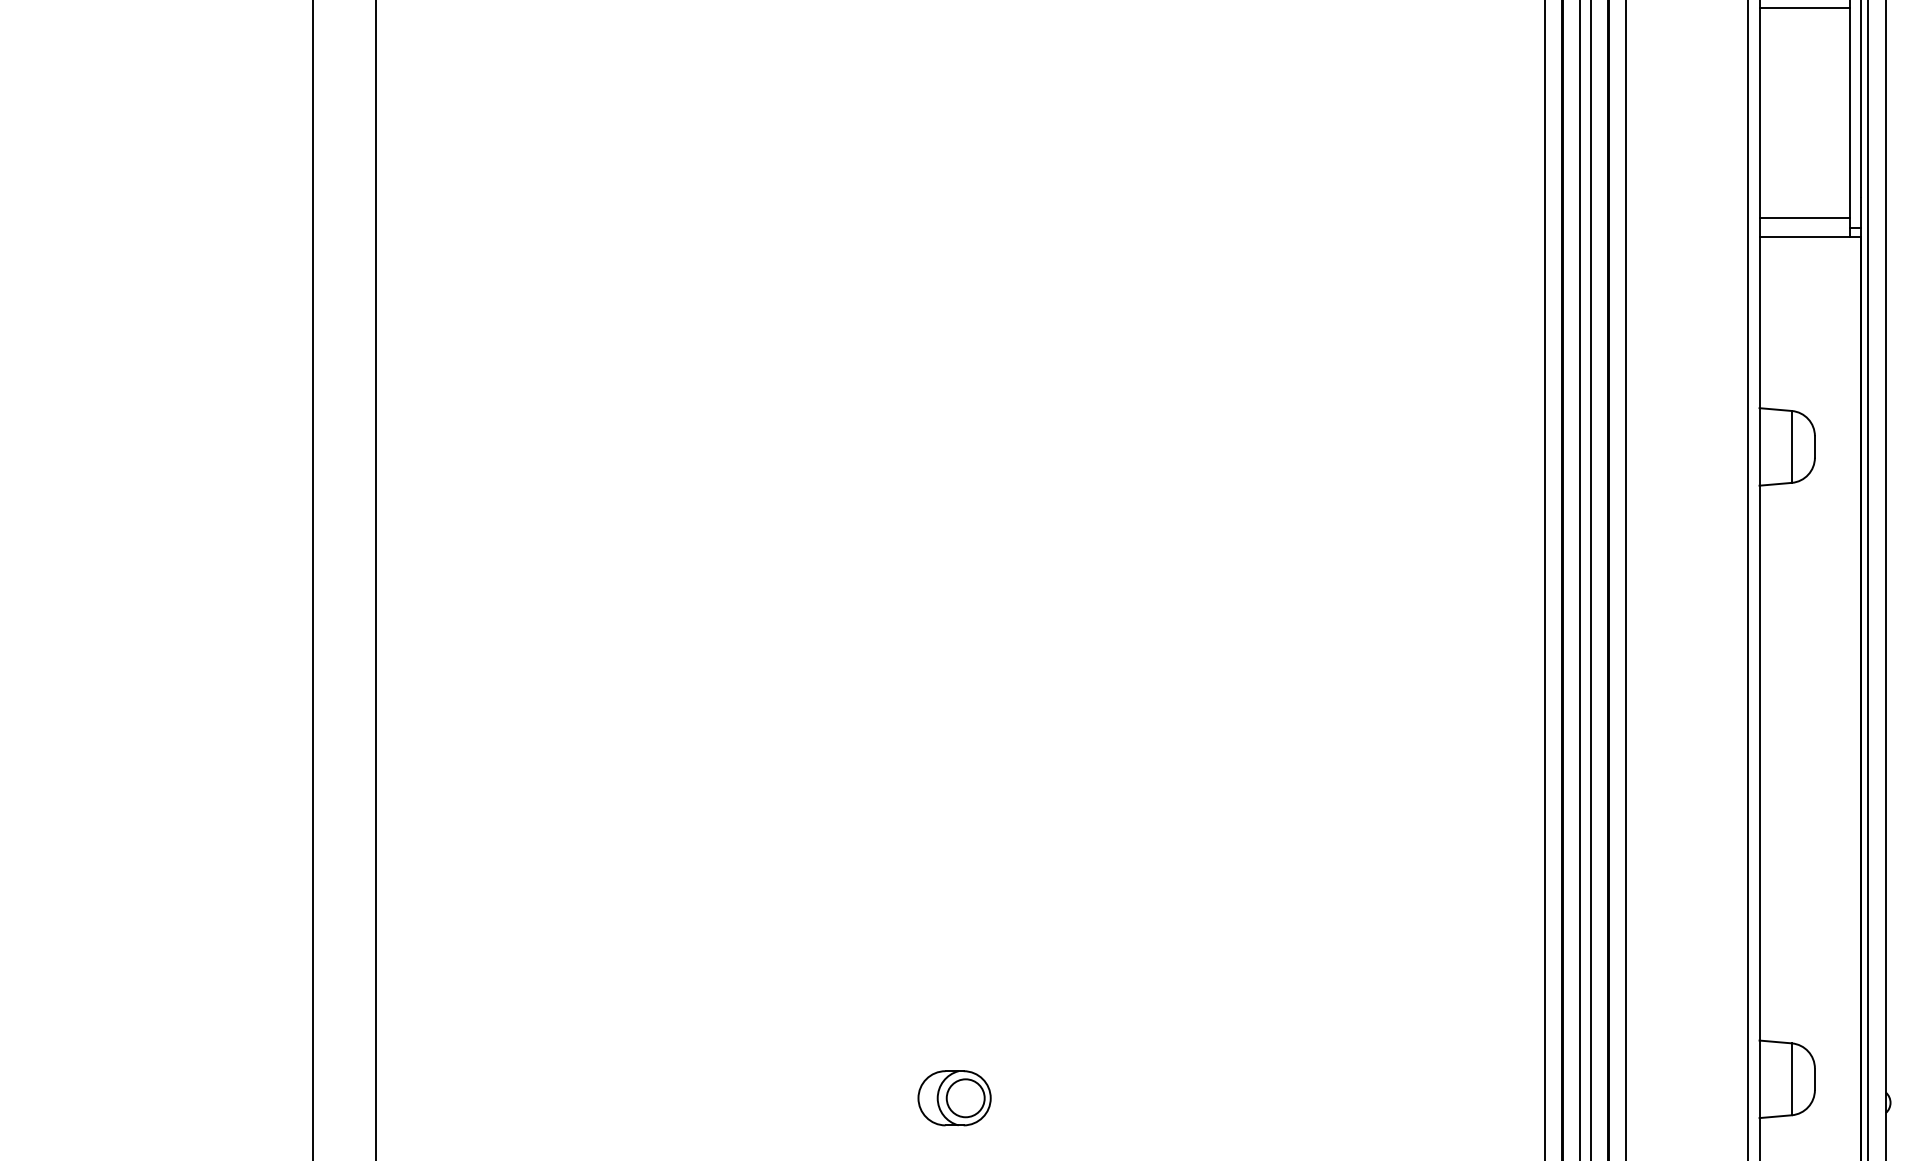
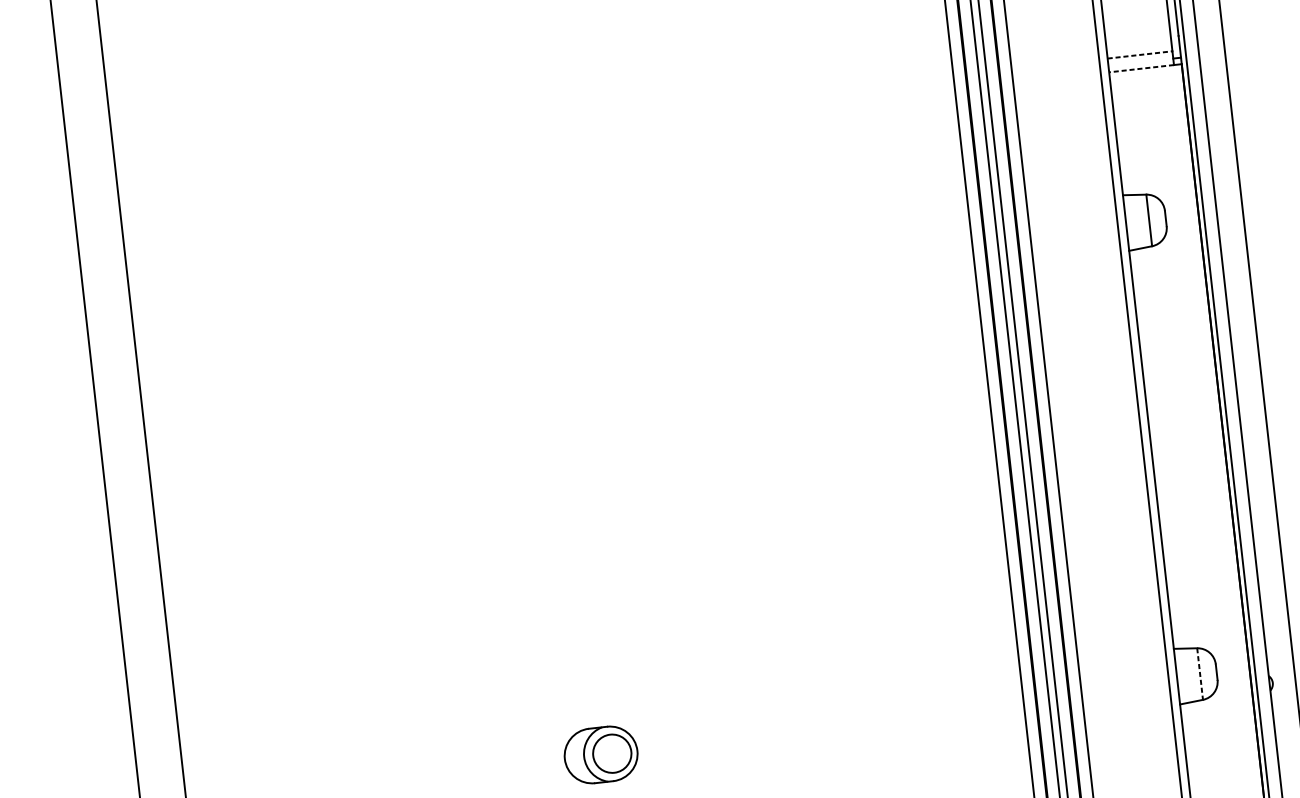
line: (1805, 217) -> (1140, 54), solid -> dashed
line: (1804, 236) -> (1141, 68), solid -> dashed
line: (1791, 1079) -> (1199, 674), solid -> dashed
part: (954, 1098) -> (601, 755), size x1.4

